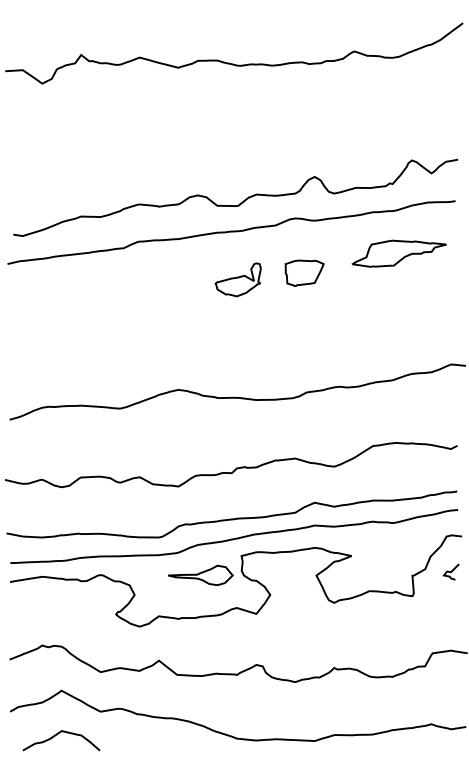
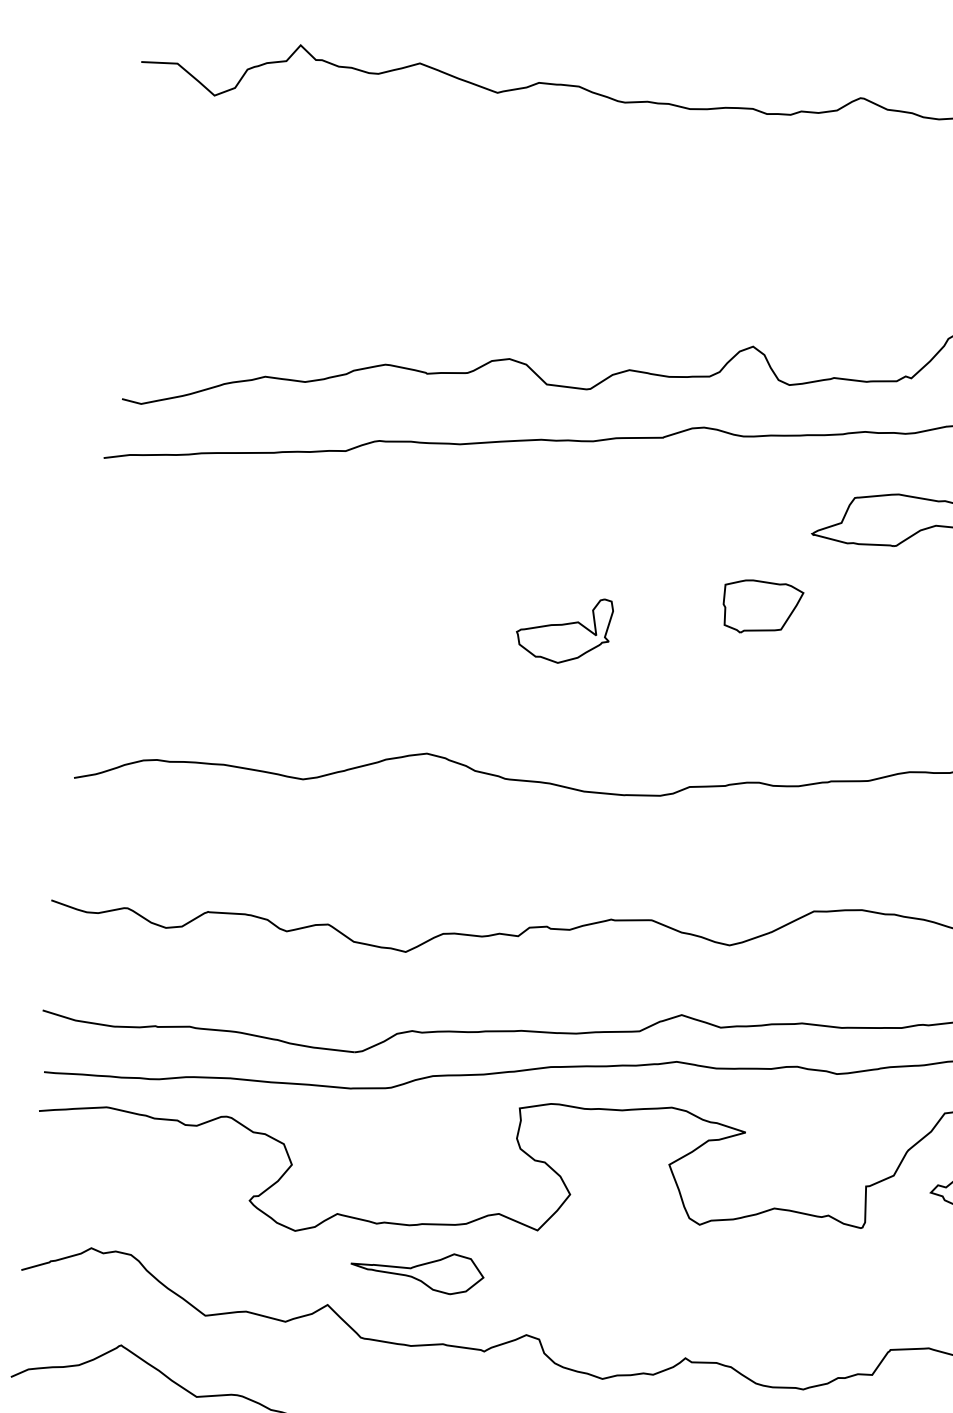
part: (304, 272) -> (762, 606), moved
part: (237, 279) -> (562, 628), moved
part: (200, 574) -> (417, 1268), moved

